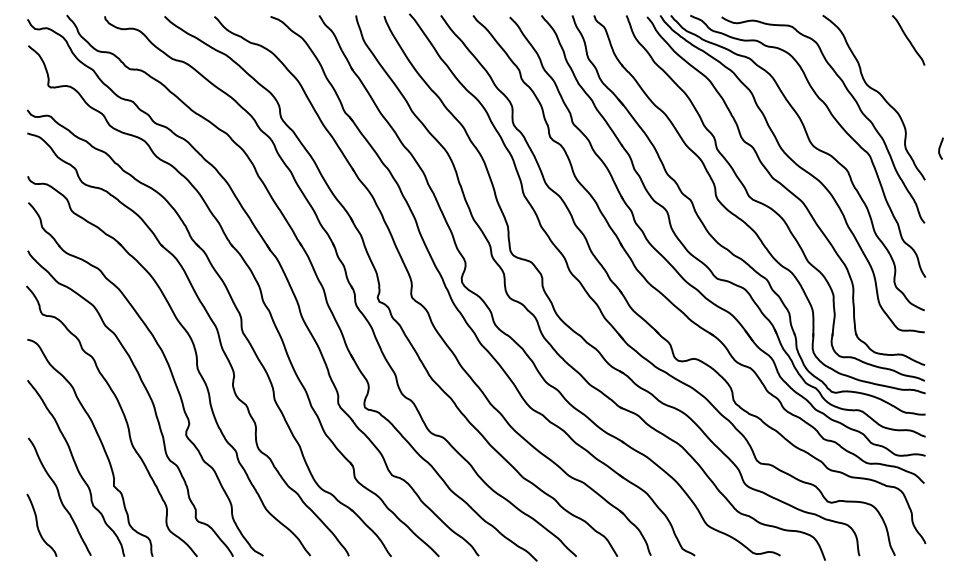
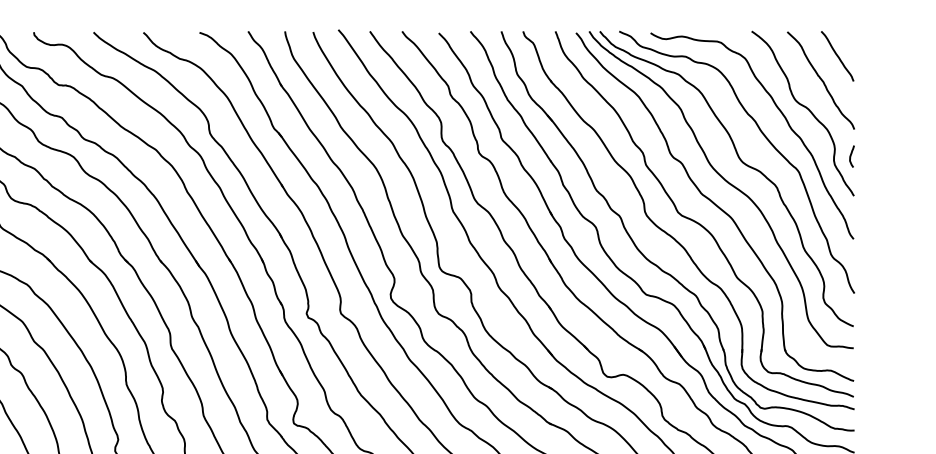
curve: (892, 64) -> (821, 80), added
curve: (940, 148) -> (851, 156), moved

